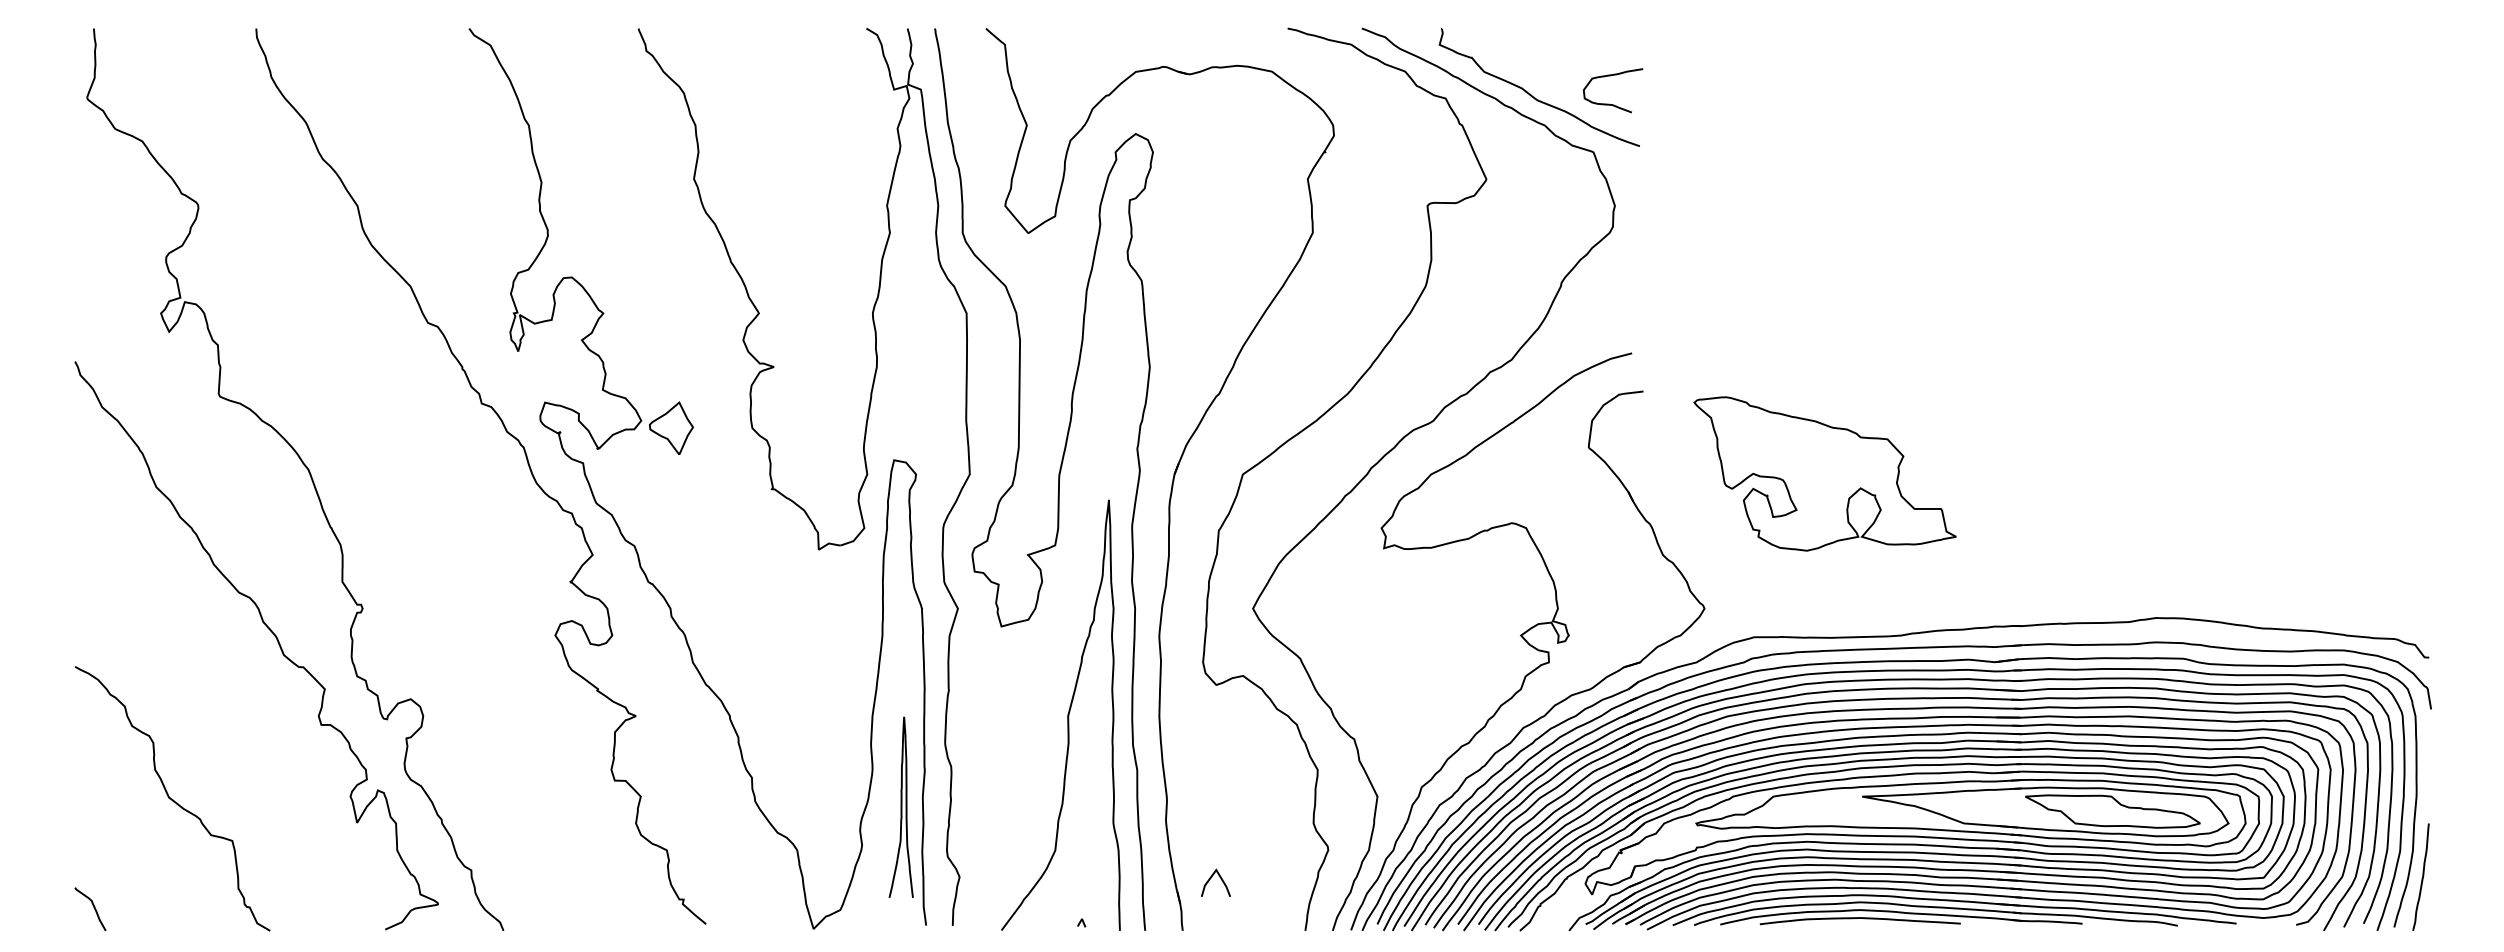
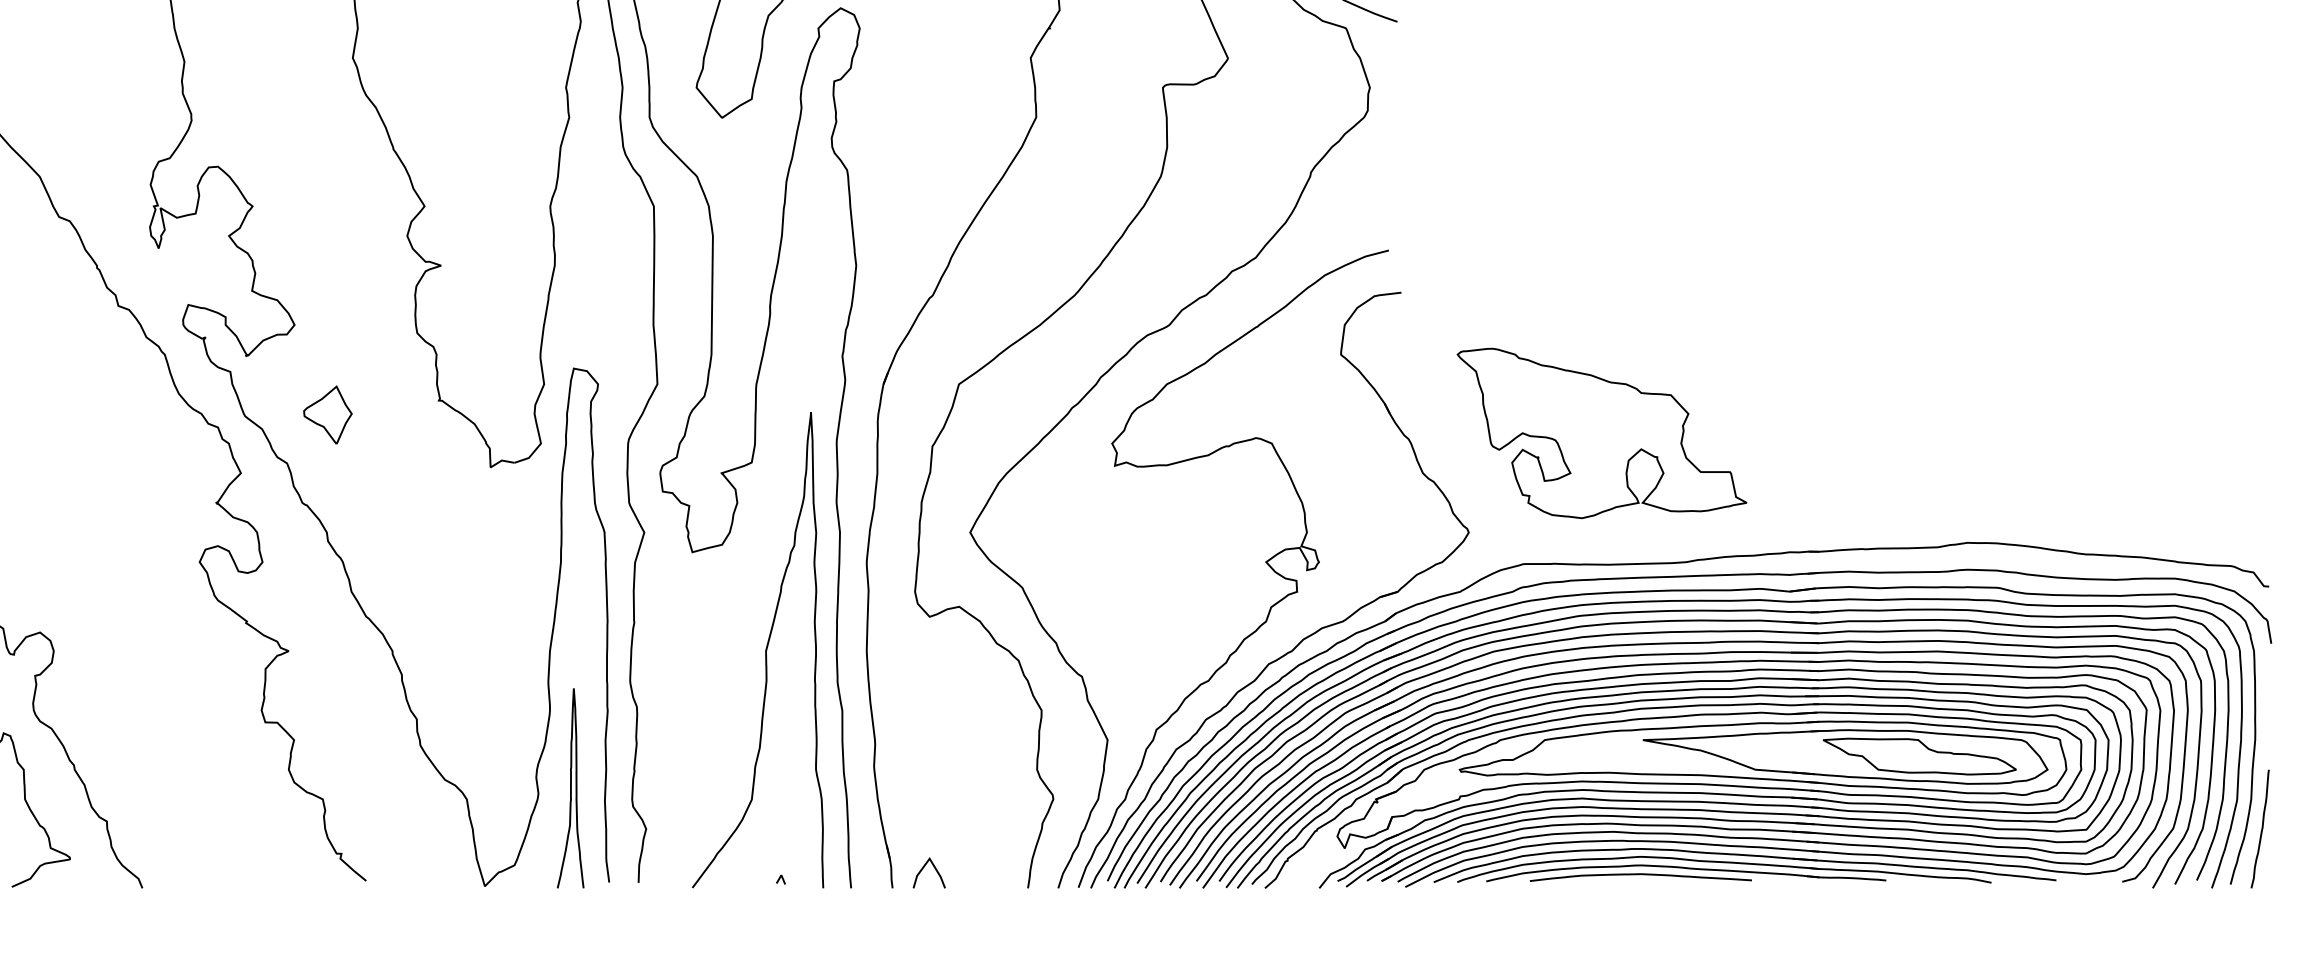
part: (671, 427) -> (327, 414), moved
part: (1824, 473) -> (1601, 432), moved
curve: (900, 806) -> (569, 787), moved
line: (1211, 878) -> (924, 868), moved

